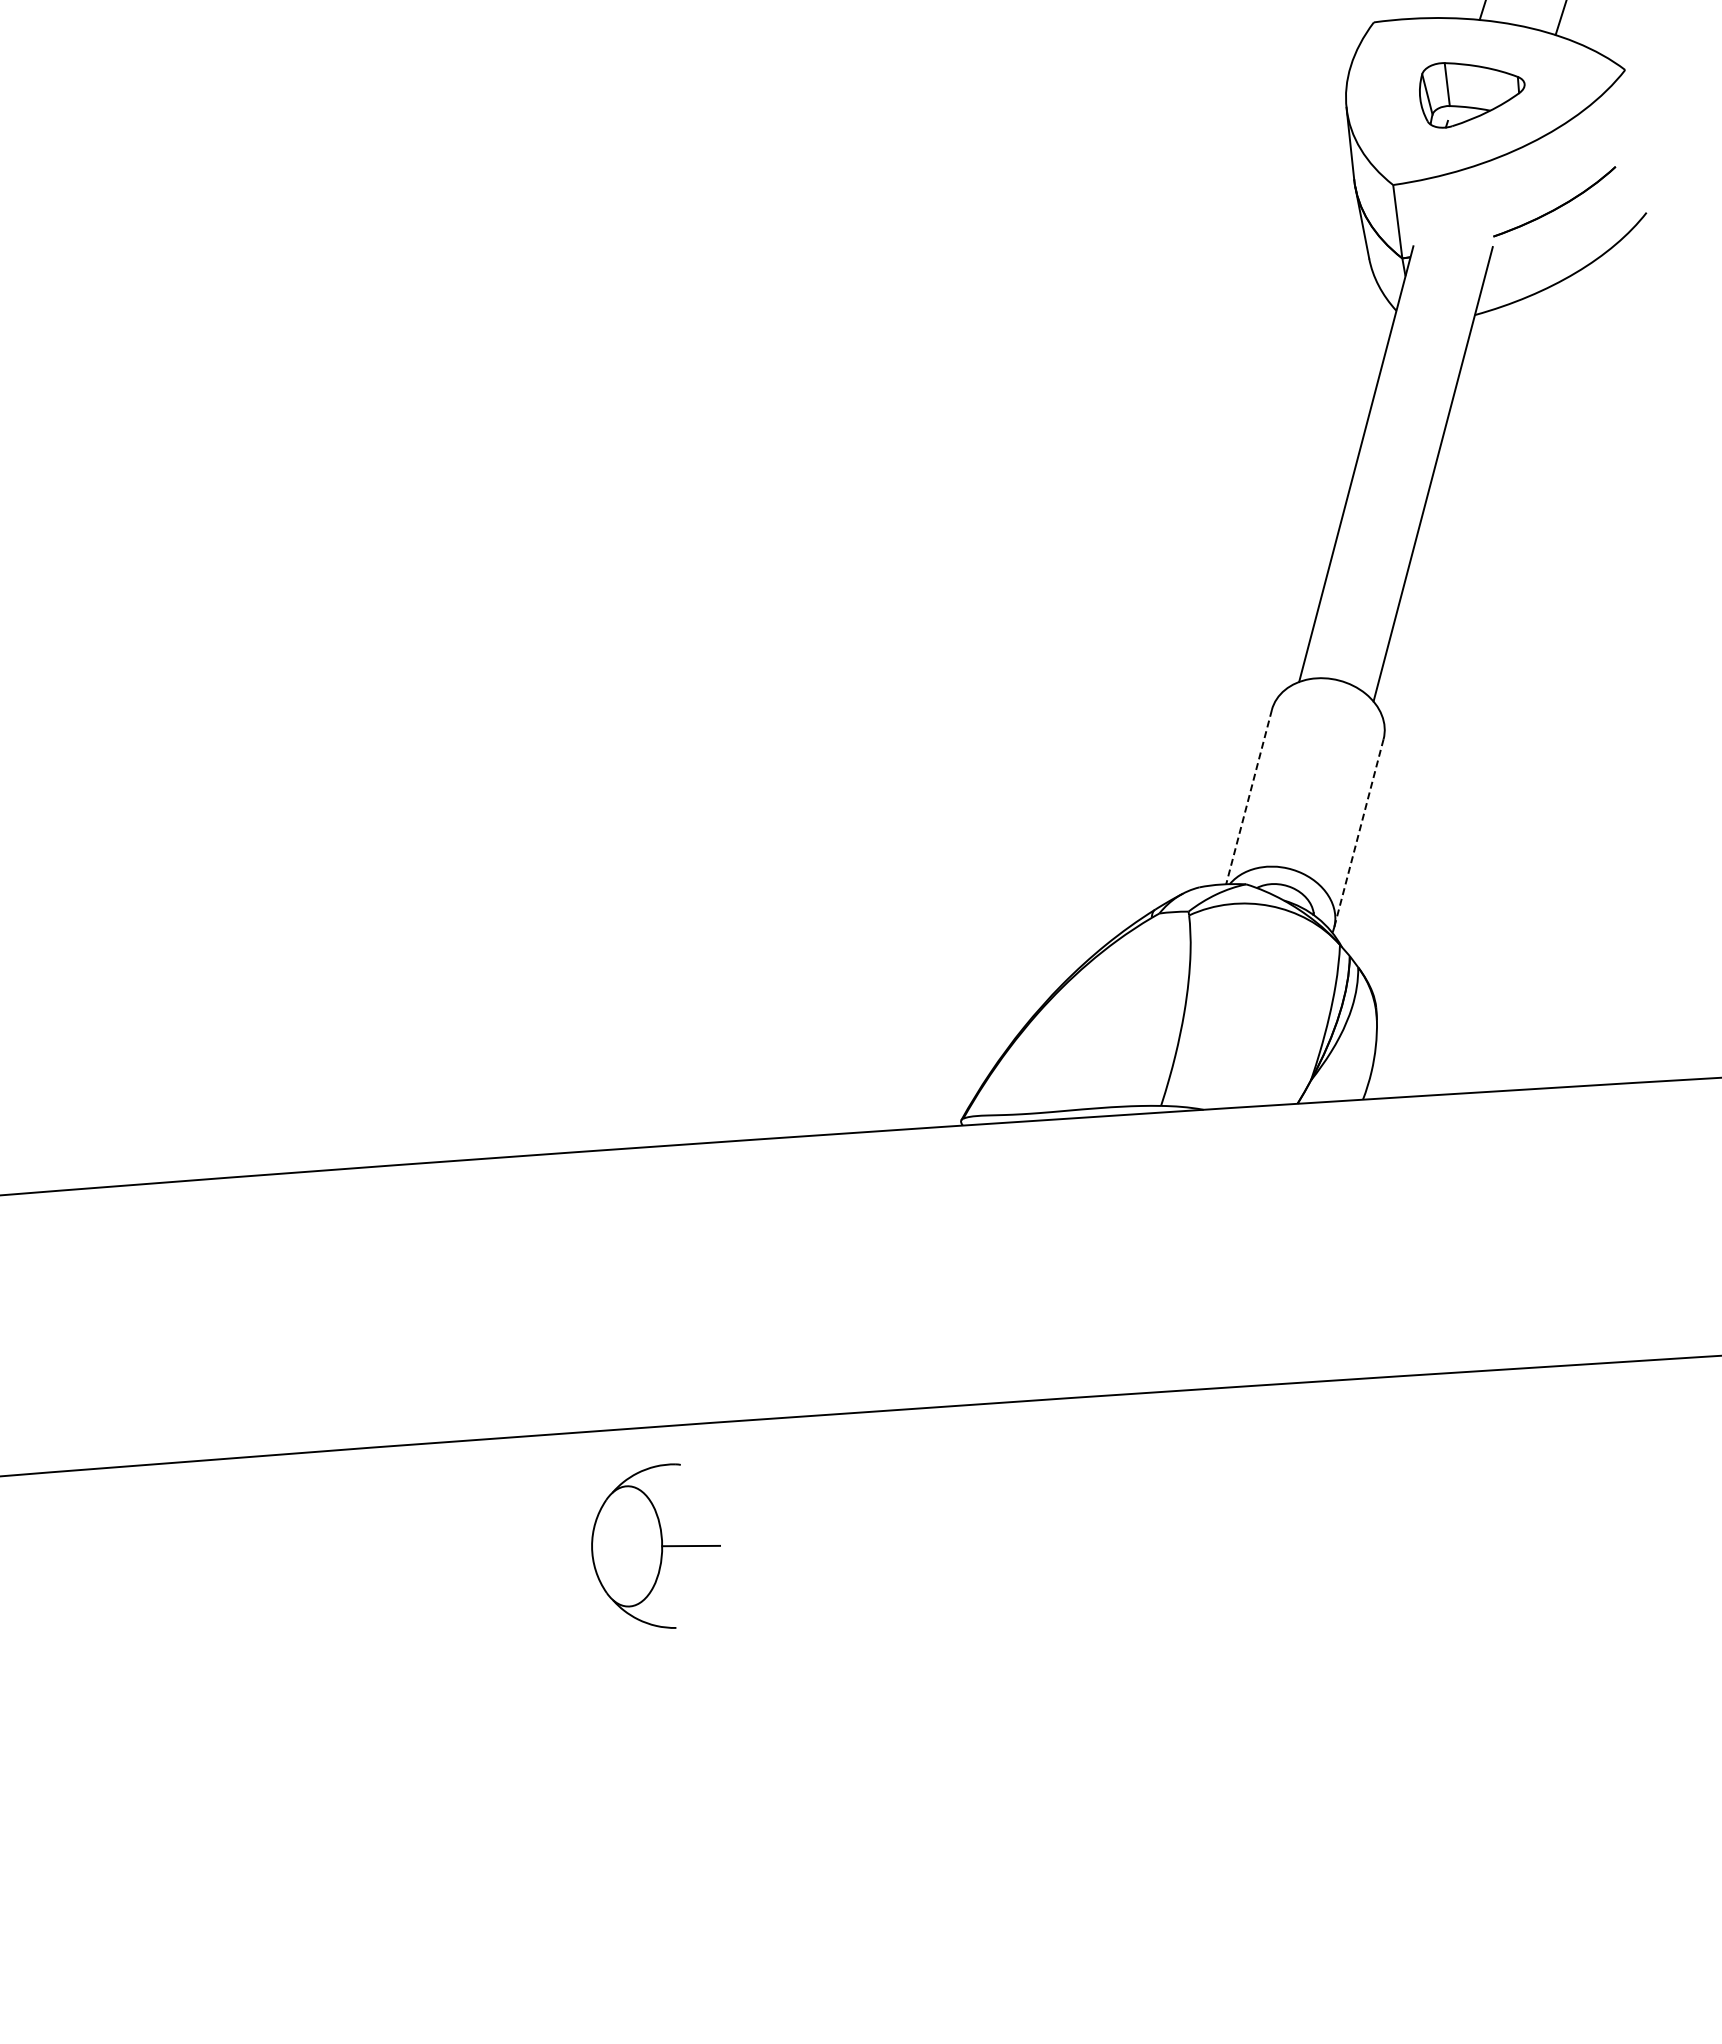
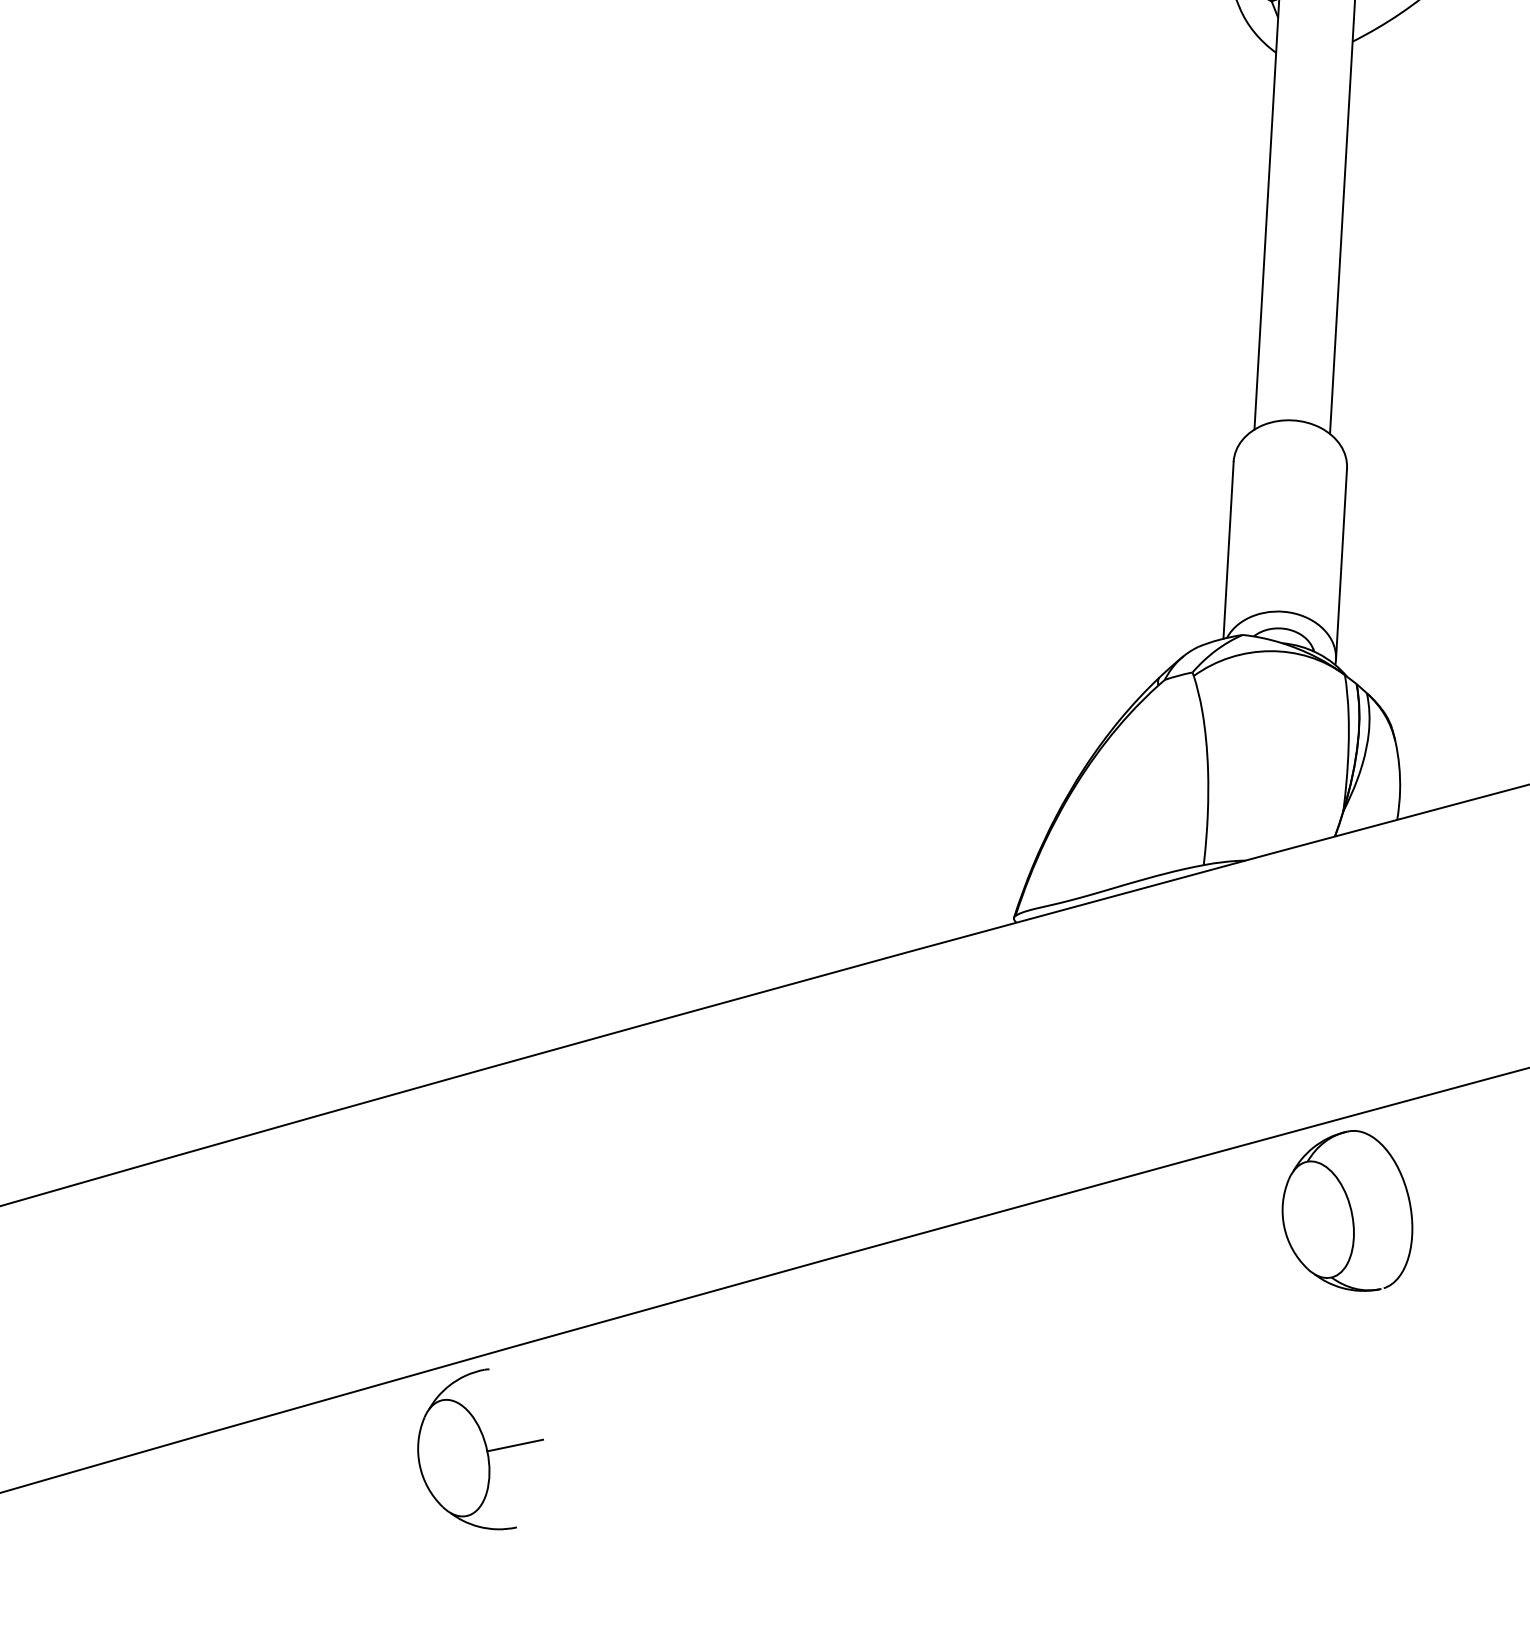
line: (1248, 797) -> (1228, 550), dashed -> solid
line: (1358, 834) -> (1341, 565), dashed -> solid
part: (1233, 1481) -> (1346, 1213), added
part: (655, 1545) -> (480, 1451), moved

